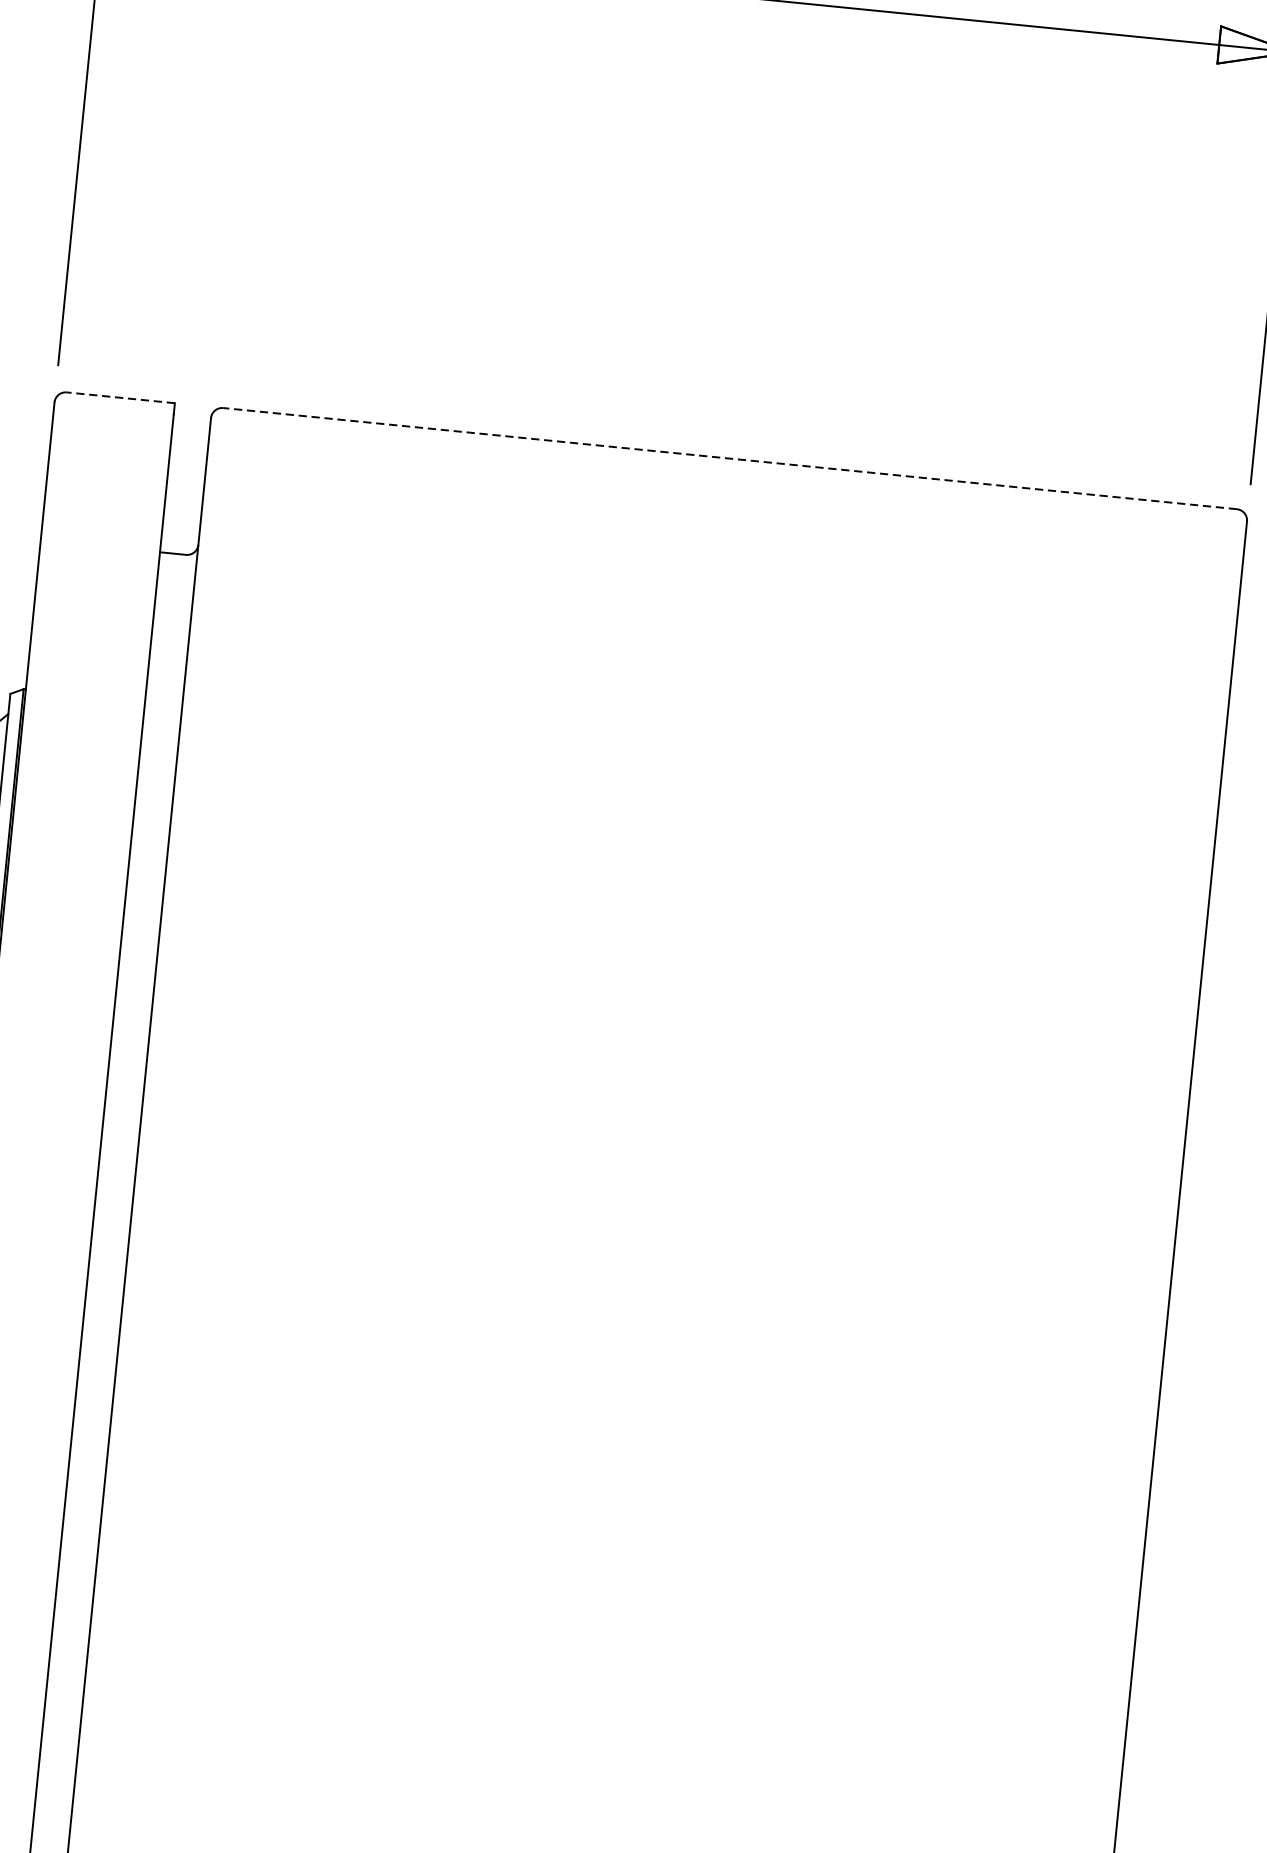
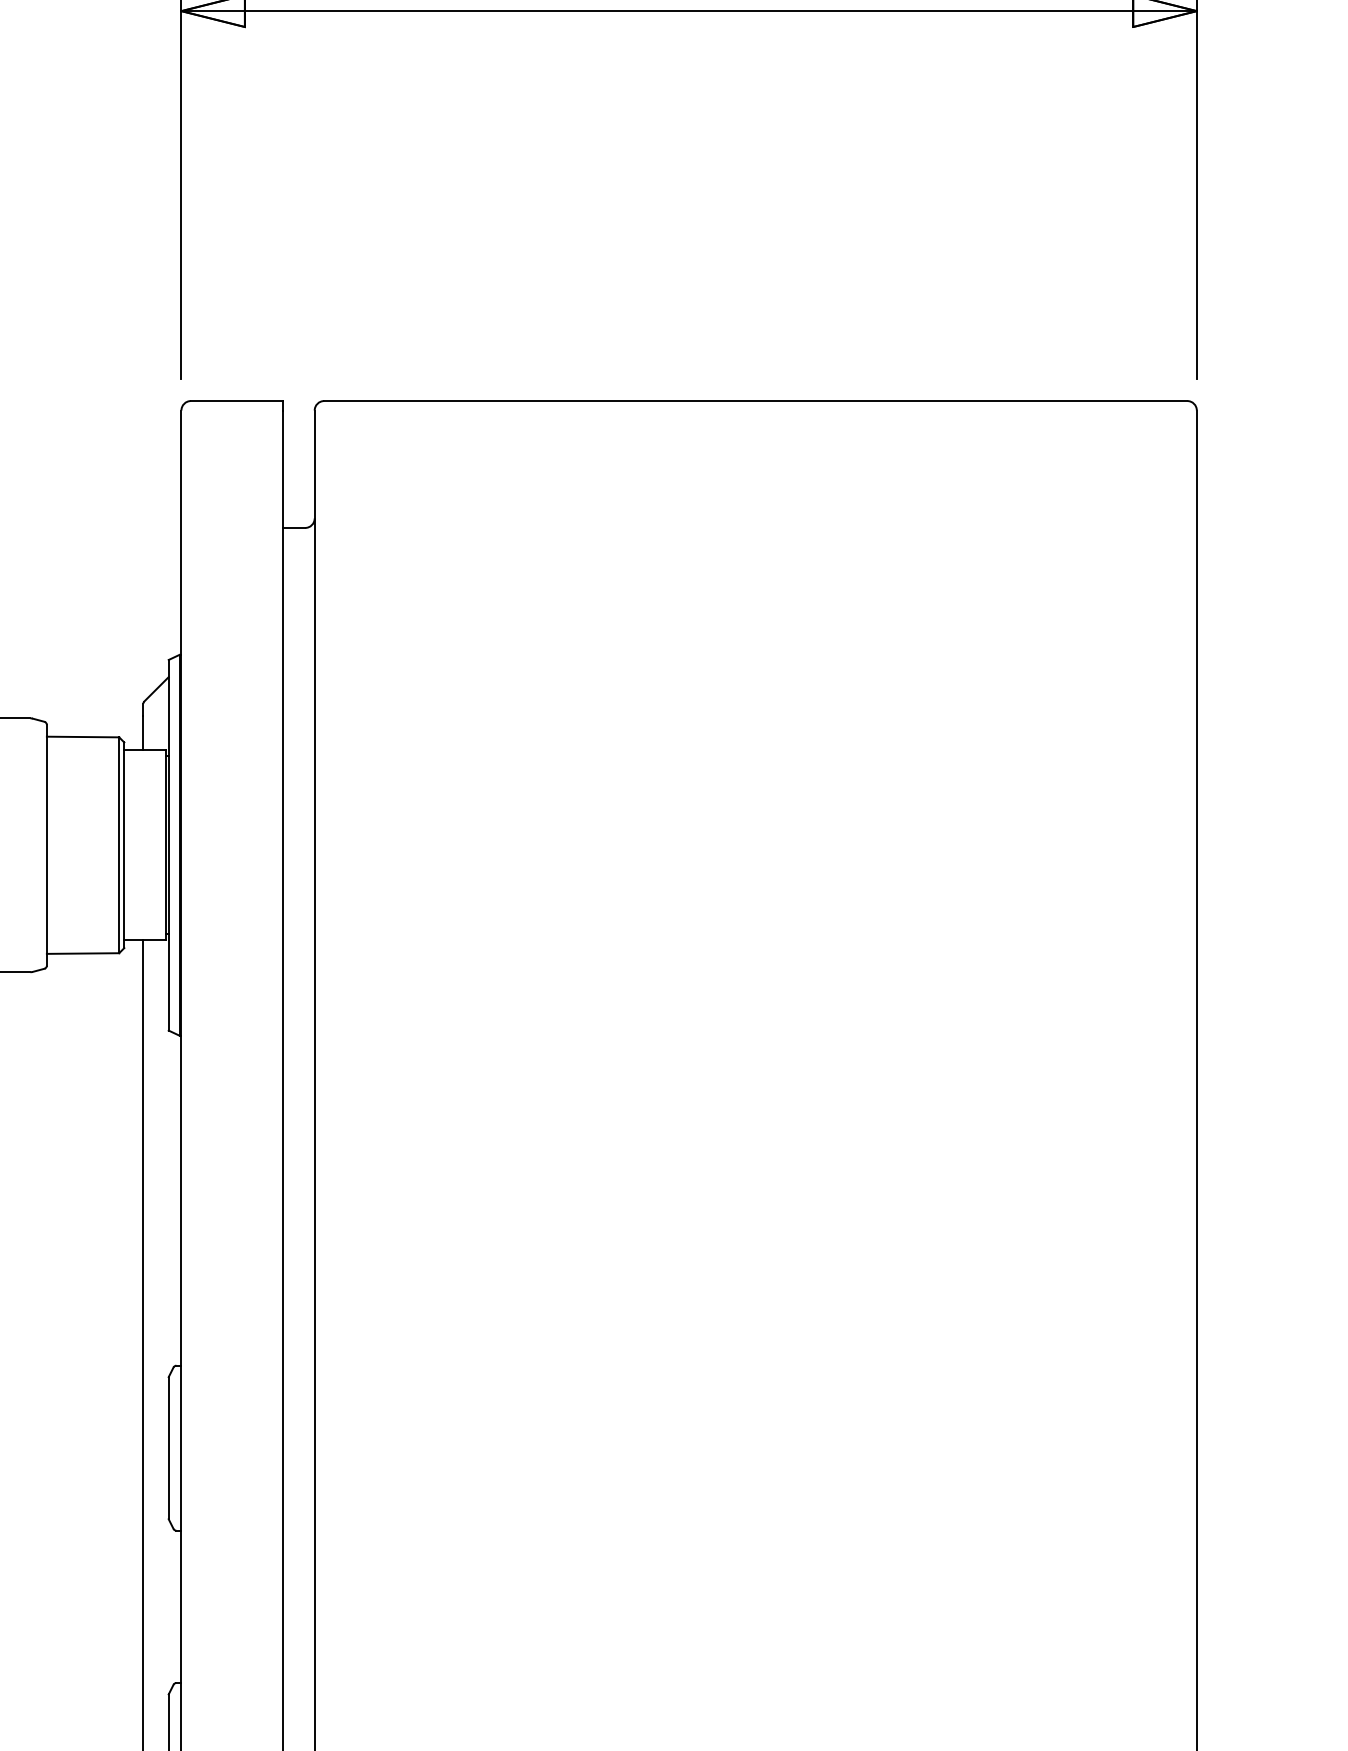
line: (120, 398) -> (236, 401), dashed -> solid
line: (729, 459) -> (755, 401), dashed -> solid

